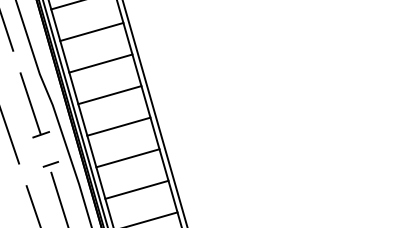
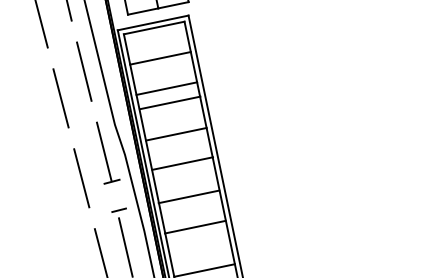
line: (100, 63) -> (169, 102), moved
line: (109, 94) -> (176, 133), moved
line: (118, 126) -> (182, 163), moved
line: (127, 157) -> (188, 196), moved
line: (136, 189) -> (194, 226), moved

